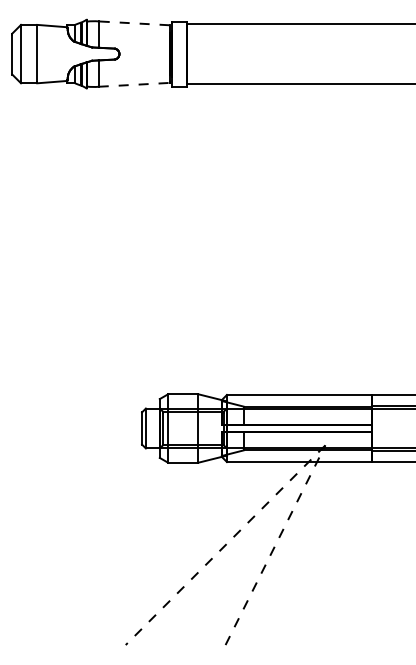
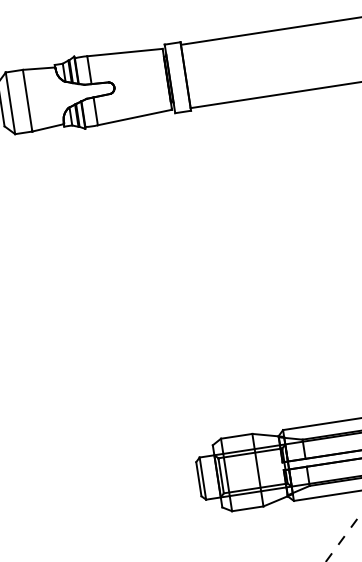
line: (133, 23) -> (124, 52), dashed -> solid
line: (134, 84) -> (135, 117), dashed -> solid

